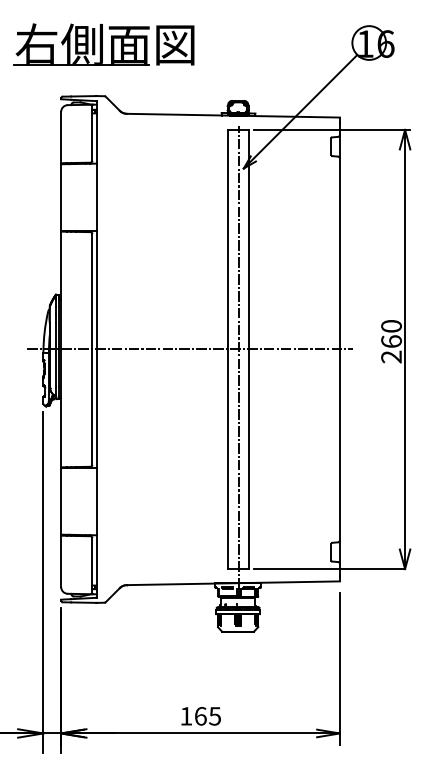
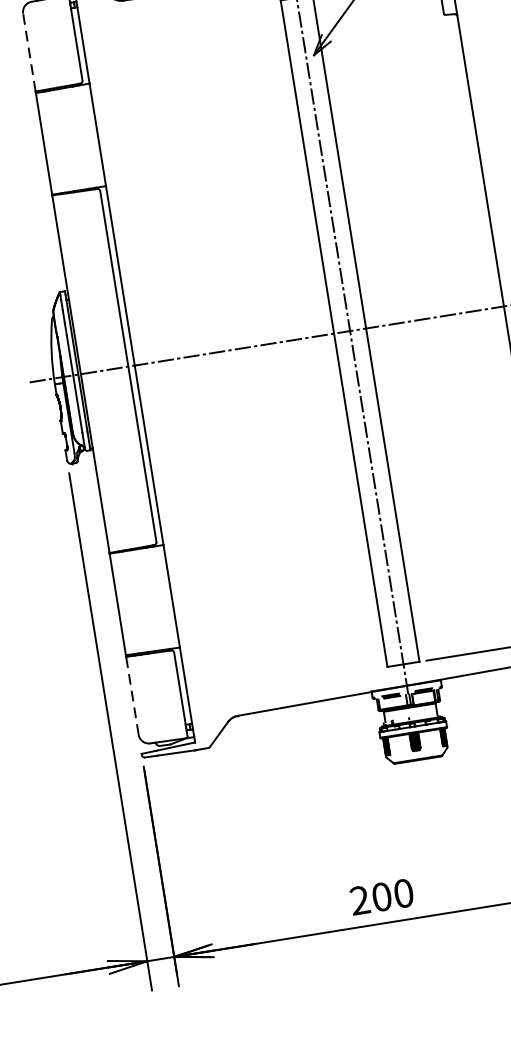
line: (61, 137) -> (29, 52), solid -> dashed
line: (61, 561) -> (132, 695), solid -> dashed
text: (200, 716) -> (381, 897), 165 -> 200

